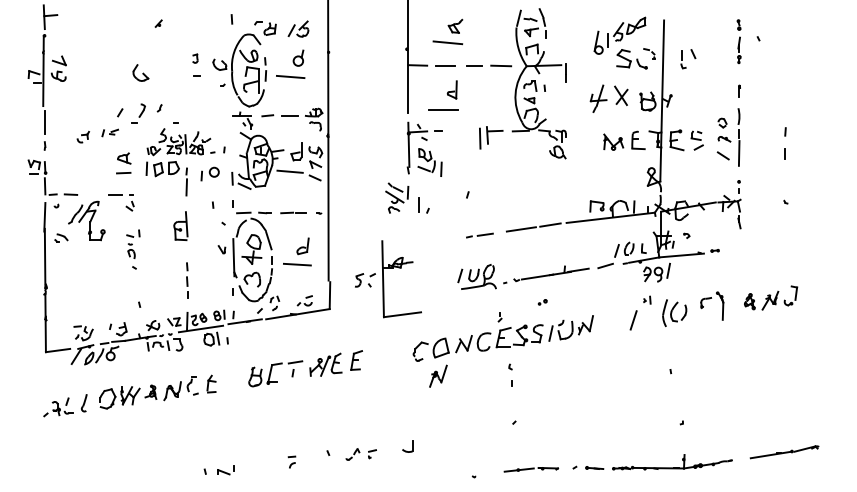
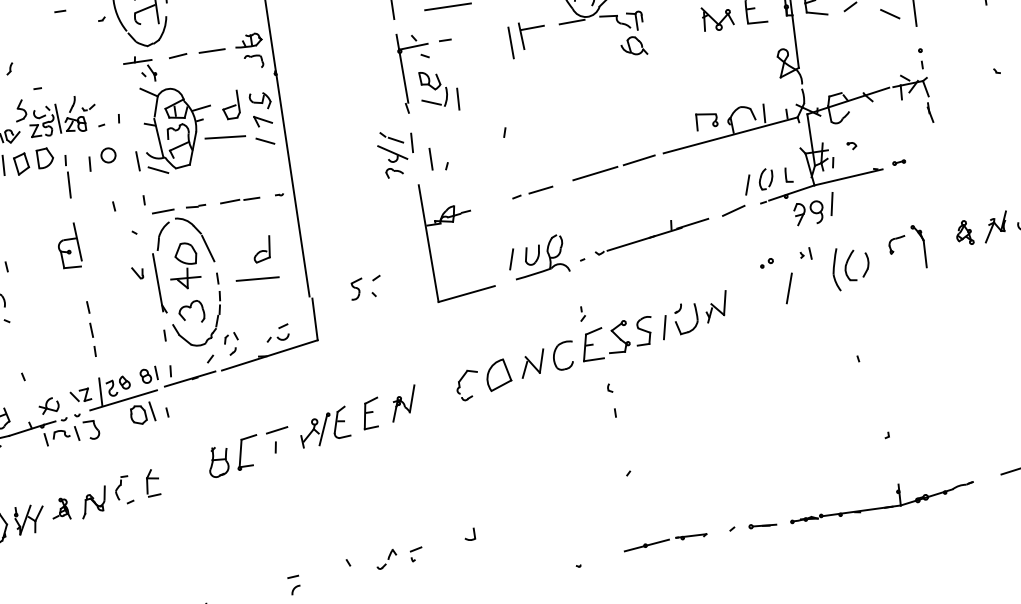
part: (401, 268) -> (454, 222), moved
part: (542, 302) -> (766, 263), moved
part: (438, 375) -> (403, 402), moved
part: (407, 446) -> (469, 534), size x0.62

